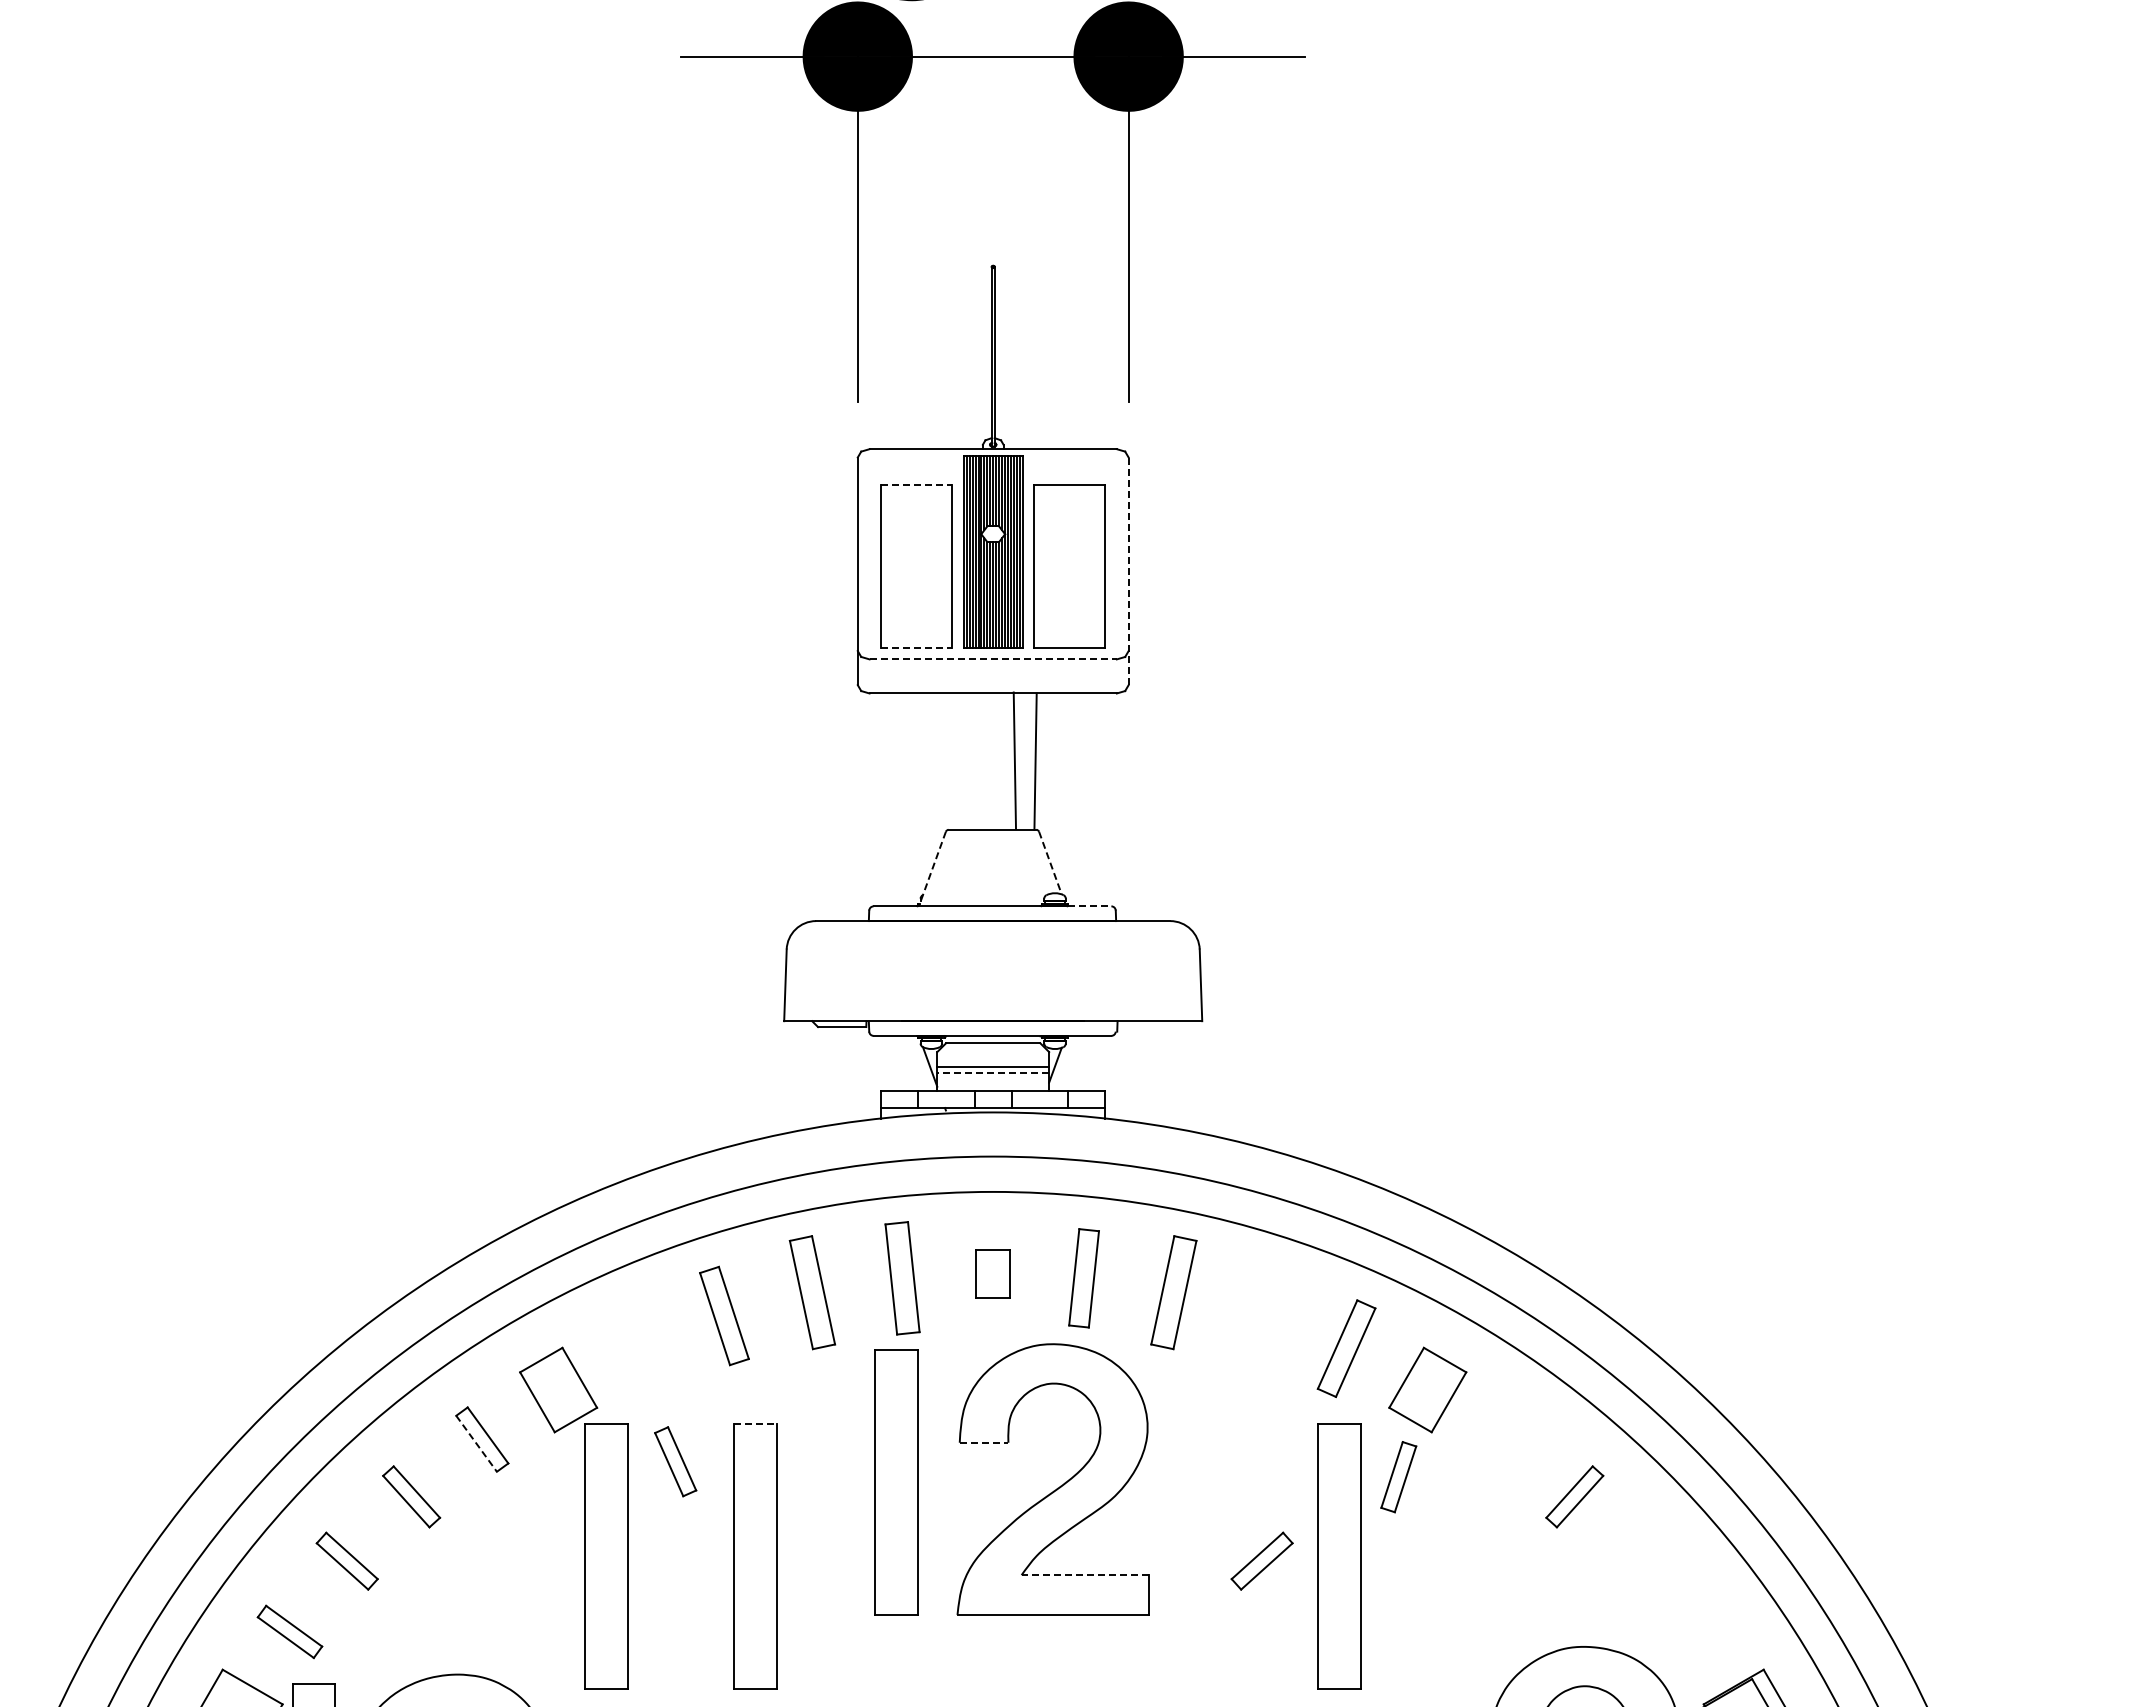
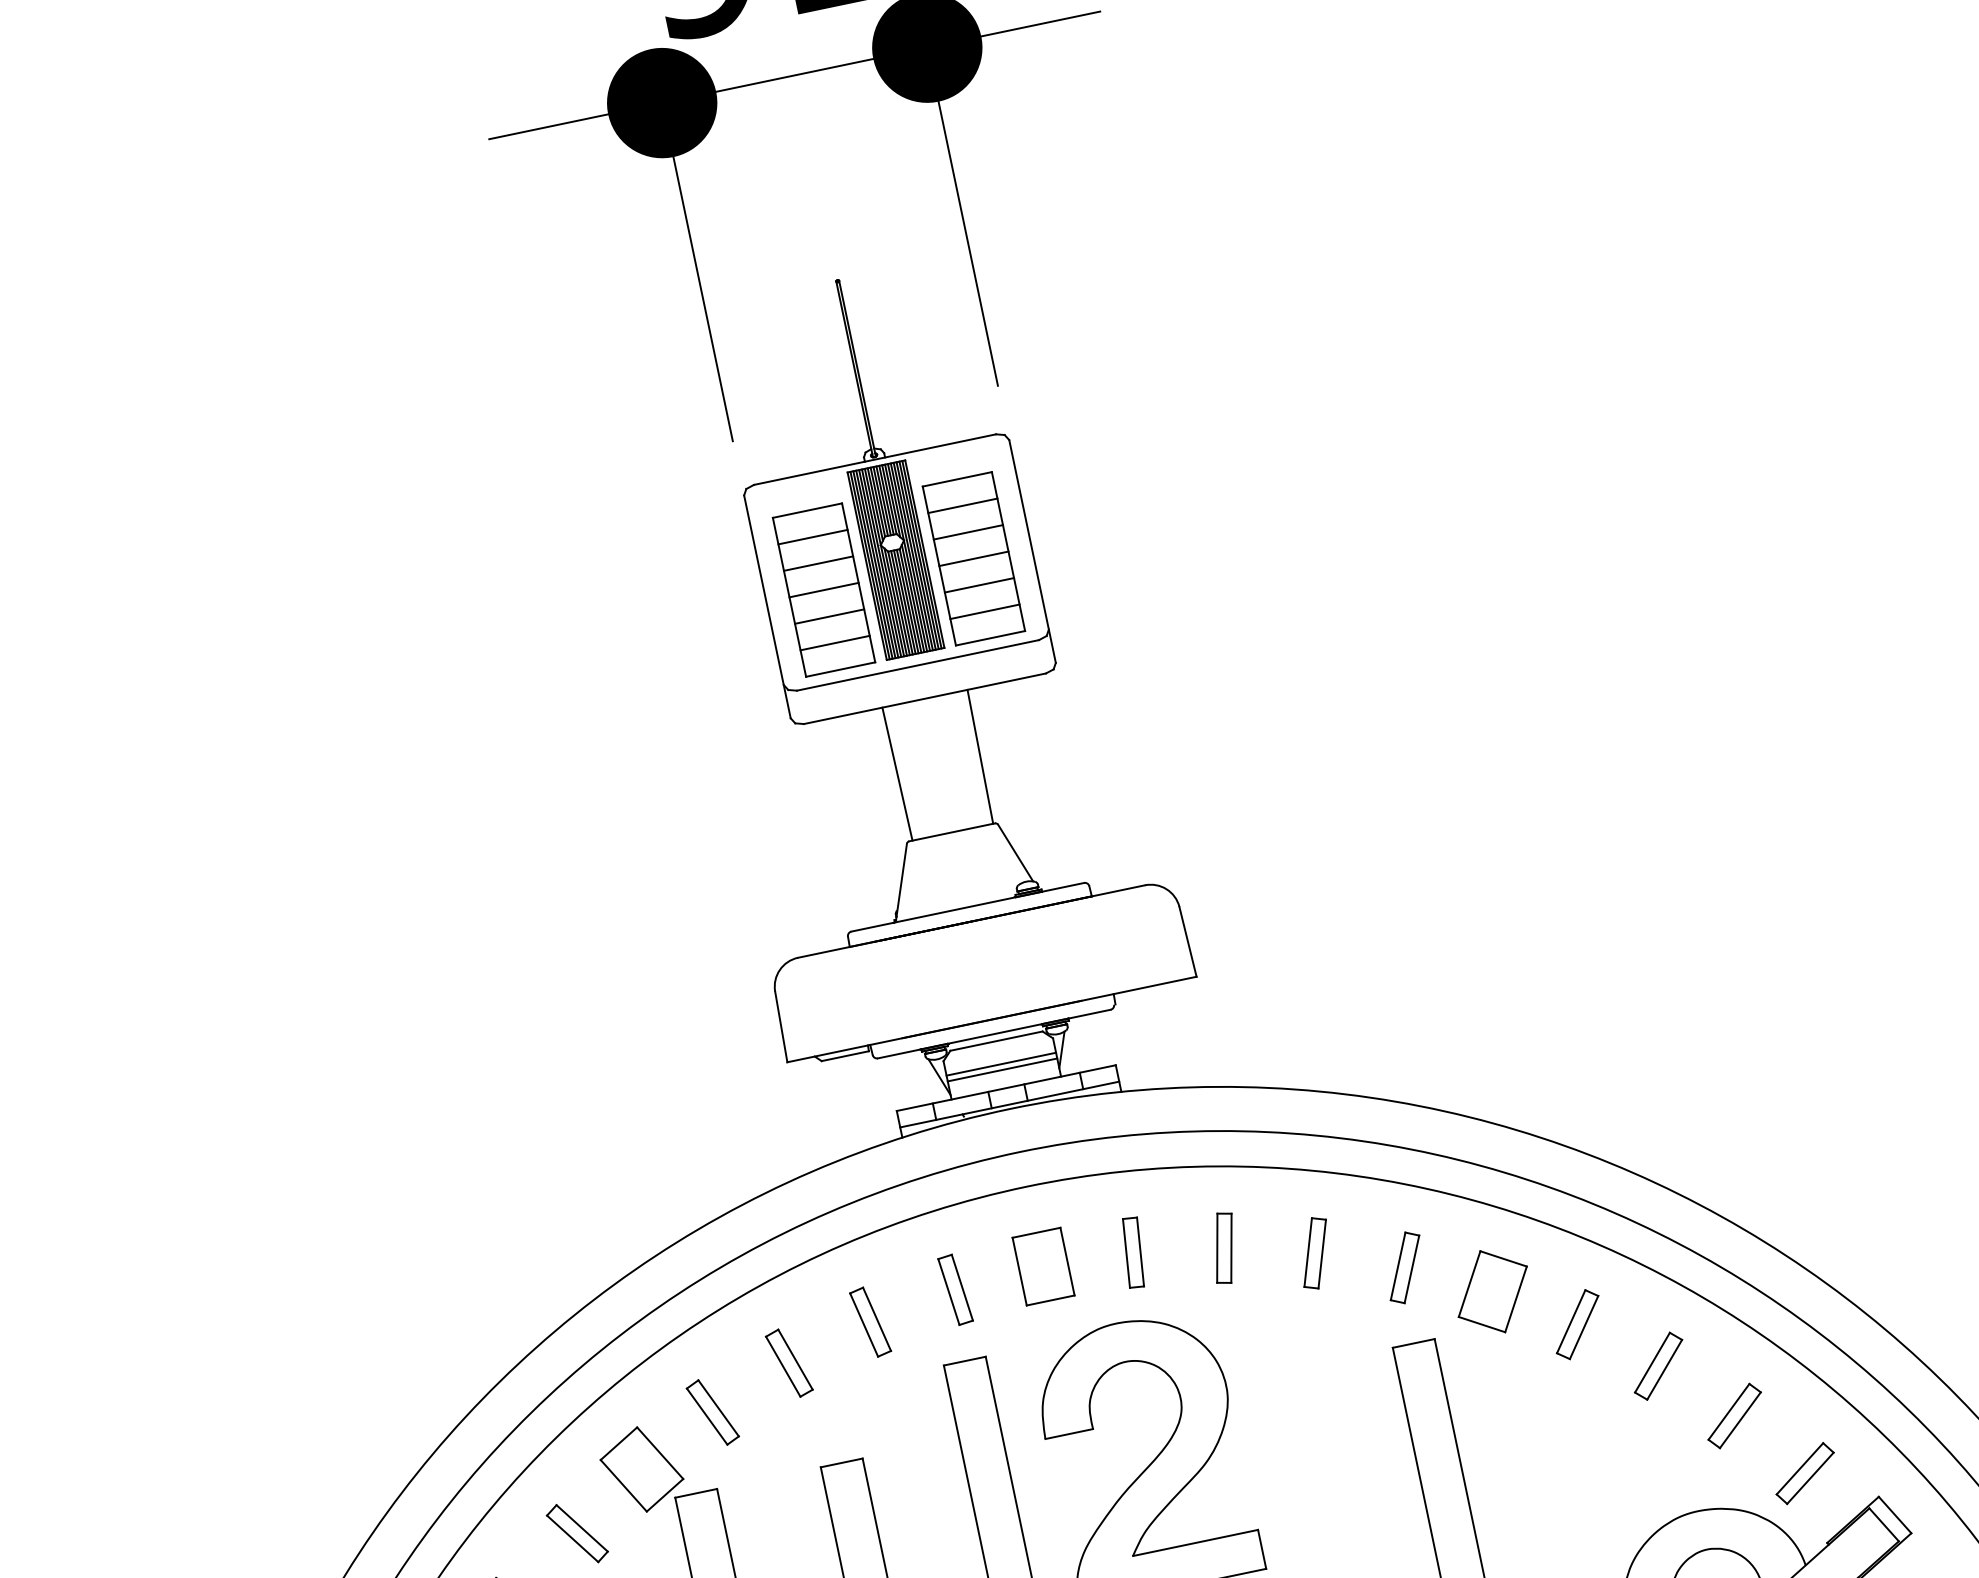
line: (917, 485) -> (808, 510), dashed -> solid
line: (916, 512) -> (812, 537), added
line: (1069, 512) -> (962, 506), added
line: (916, 539) -> (818, 563), added
line: (1069, 539) -> (968, 532), added
line: (916, 566) -> (823, 590), added
line: (1069, 566) -> (973, 558), added
line: (1128, 571) -> (1032, 551), dashed -> solid
line: (916, 593) -> (829, 616), added
line: (1069, 593) -> (979, 585), added
line: (916, 620) -> (834, 643), added
line: (1069, 620) -> (984, 611), added
line: (917, 647) -> (841, 669), dashed -> solid
line: (993, 659) -> (918, 665), dashed -> solid
line: (1014, 760) -> (897, 774), moved
line: (1050, 863) -> (1015, 853), dashed -> solid
line: (932, 868) -> (901, 882), dashed -> solid
line: (1089, 906) -> (1062, 887), dashed -> solid
line: (993, 1072) -> (1002, 1069), dashed -> solid
part: (992, 1273) -> (1042, 1266), size x1.43
part: (901, 1278) -> (954, 1290), size x0.62
part: (1083, 1278) -> (1132, 1252), size x0.71
part: (812, 1292) -> (870, 1322), size x0.62
part: (1173, 1292) -> (1223, 1248), size x0.62
part: (724, 1316) -> (789, 1363), size x0.71
part: (1346, 1348) -> (1404, 1267), size x0.71
line: (755, 1424) -> (841, 1462), dashed -> solid
part: (1503, 1439) -> (1577, 1324), added
line: (984, 1442) -> (1069, 1433), dashed -> solid
line: (476, 1443) -> (572, 1538), dashed -> solid
part: (675, 1461) -> (712, 1412), moved
part: (1398, 1477) -> (1314, 1253), moved
part: (1261, 1560) -> (1733, 1415), moved
line: (1085, 1575) -> (1195, 1543), dashed -> solid
part: (1696, 1631) -> (1805, 1473), added

